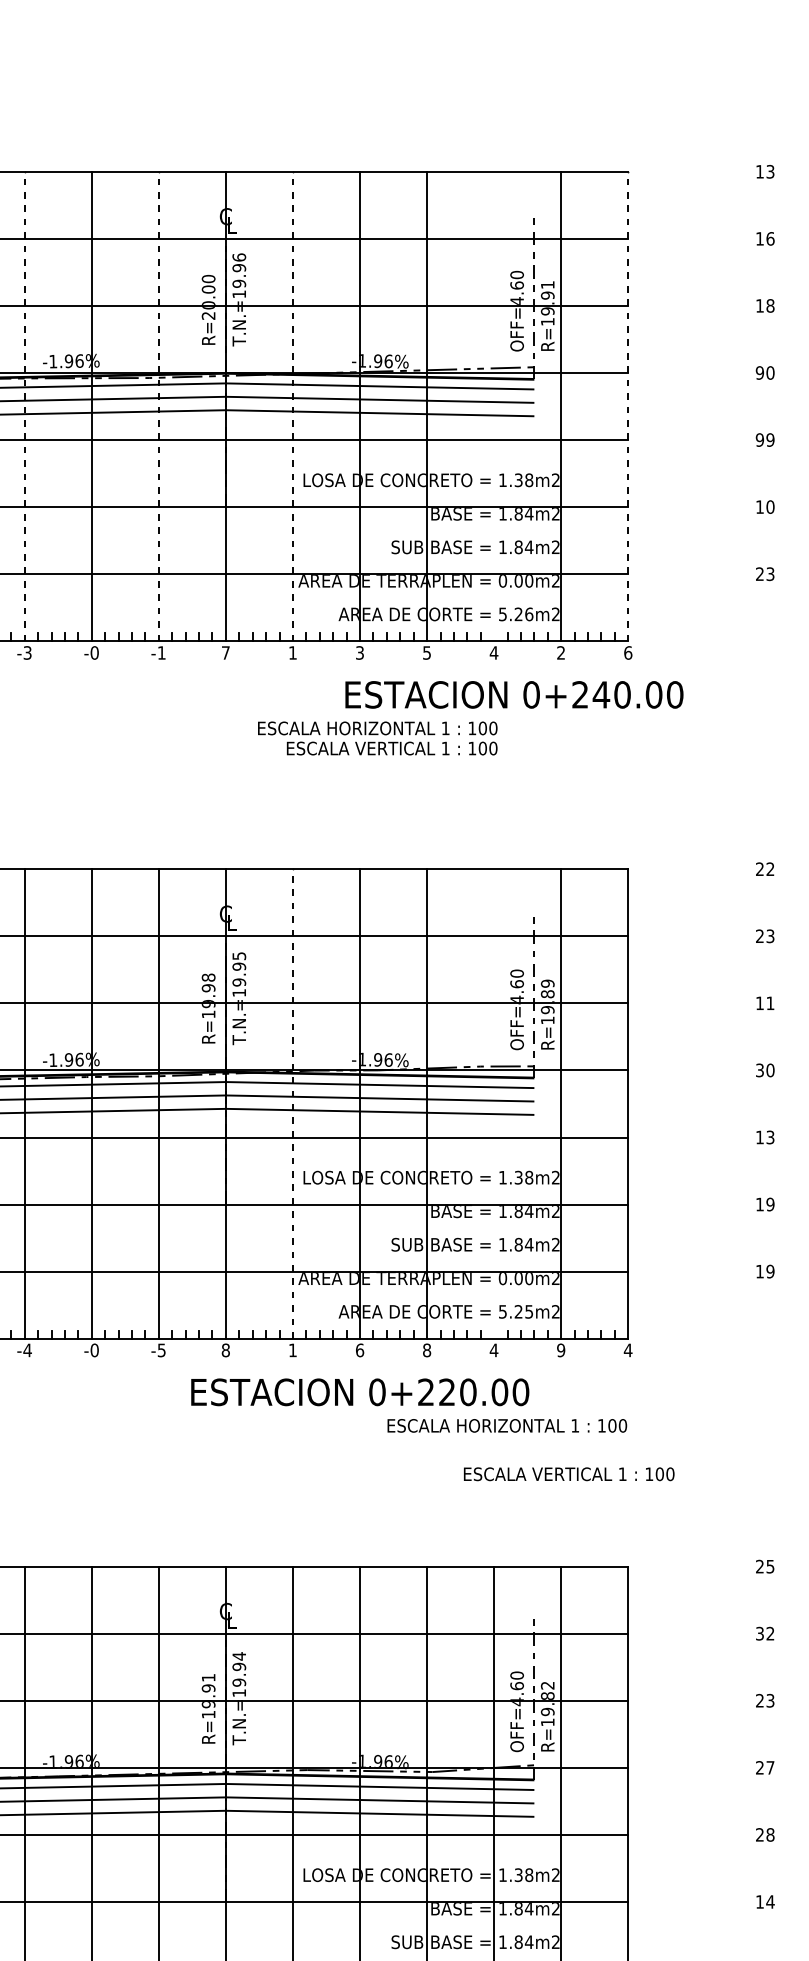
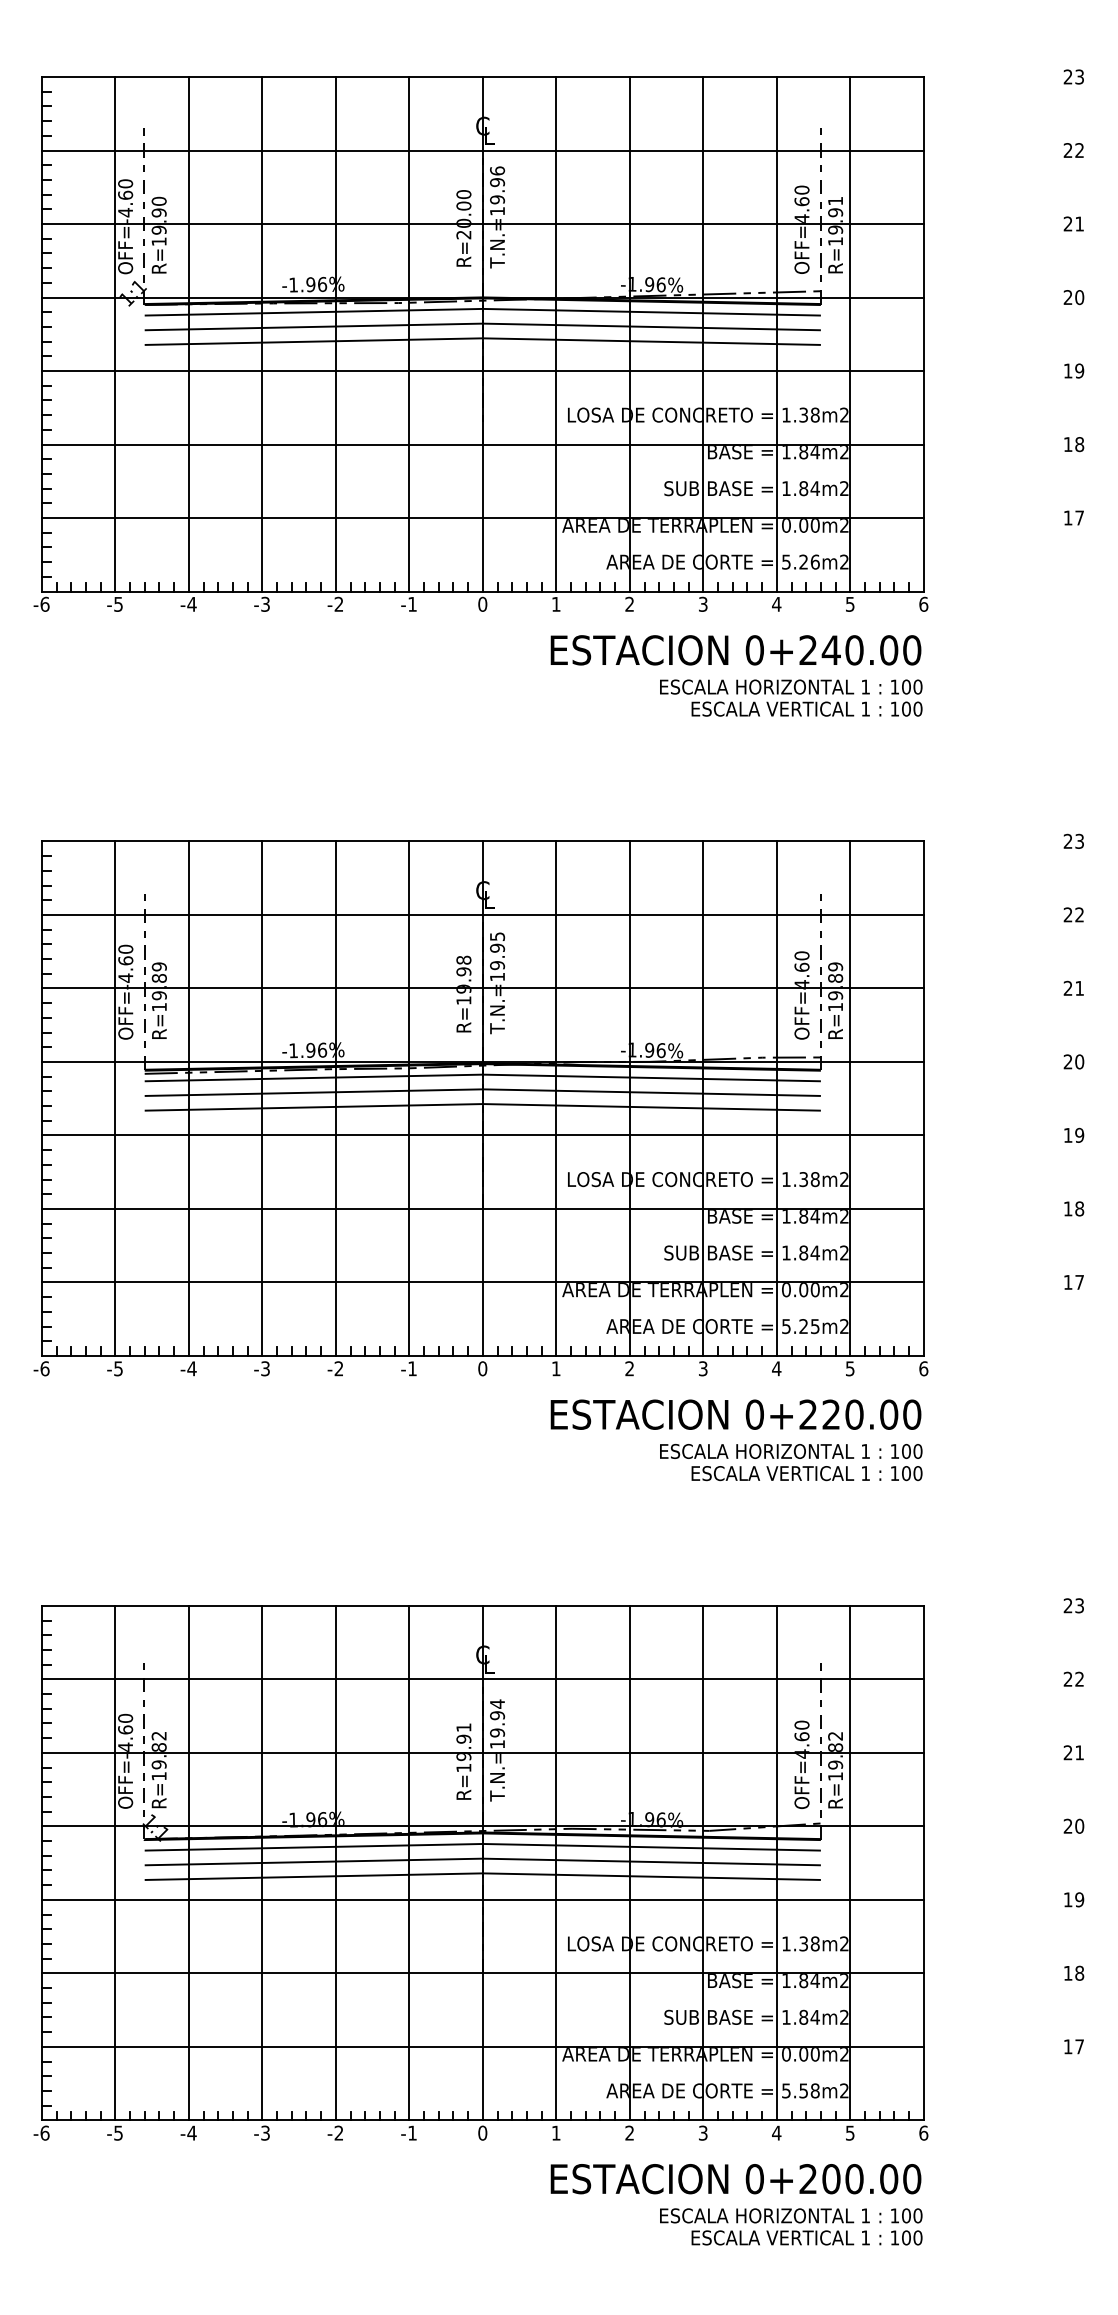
text: (759, 171) -> (1067, 76), 13 -> 23
text: (764, 238) -> (1073, 150), 16 -> 22
text: (764, 305) -> (1073, 223), 18 -> 21
text: (759, 372) -> (1067, 297), 90 -> 20
line: (24, 405) -> (262, 333), dashed -> solid
line: (159, 405) -> (409, 333), dashed -> solid
line: (293, 405) -> (556, 333), dashed -> solid
line: (627, 405) -> (923, 333), dashed -> solid
line: (493, 406) -> (776, 334), added
text: (759, 439) -> (1067, 370), 99 -> 19
text: (770, 507) -> (1079, 444), 10 -> 18
text: (764, 573) -> (1073, 517), 23 -> 17
text: (94, 652) -> (338, 603), -0 -> -2
text: (225, 652) -> (482, 603), 7 -> 0
text: (427, 652) -> (703, 603), 5 -> 3
text: (561, 652) -> (850, 603), 2 -> 5
text: (359, 653) -> (629, 604), 3 -> 2
text: (513, 695) -> (735, 650), moved
text: (377, 737) -> (791, 697), moved
text: (770, 869) -> (1079, 841), 22 -> 23
text: (770, 935) -> (1079, 914), 23 -> 22
text: (759, 1002) -> (1067, 987), 11 -> 21
text: (759, 1070) -> (1067, 1062), 30 -> 20
line: (293, 1103) -> (556, 1098), dashed -> solid
line: (493, 1103) -> (776, 1098), added
text: (770, 1137) -> (1079, 1135), 13 -> 19
text: (770, 1204) -> (1079, 1208), 19 -> 18
text: (770, 1270) -> (1079, 1281), 19 -> 17
text: (27, 1350) -> (265, 1368), -4 -> -3
text: (94, 1350) -> (338, 1368), -0 -> -2
text: (161, 1350) -> (412, 1368), -5 -> -1
text: (225, 1350) -> (482, 1368), 8 -> 0
text: (359, 1350) -> (629, 1368), 6 -> 2
text: (426, 1350) -> (702, 1368), 8 -> 3
text: (560, 1350) -> (849, 1368), 9 -> 5
text: (627, 1350) -> (923, 1368), 4 -> 6
text: (359, 1392) -> (735, 1414), moved
text: (568, 1474) -> (806, 1473), moved
text: (770, 1566) -> (1079, 1605), 25 -> 23
text: (759, 1633) -> (1067, 1679), 32 -> 22
text: (770, 1700) -> (1079, 1752), 23 -> 21
text: (770, 1767) -> (1079, 1825), 27 -> 20
text: (764, 1834) -> (1073, 1899), 28 -> 19
text: (770, 1901) -> (1079, 1972), 14 -> 18

